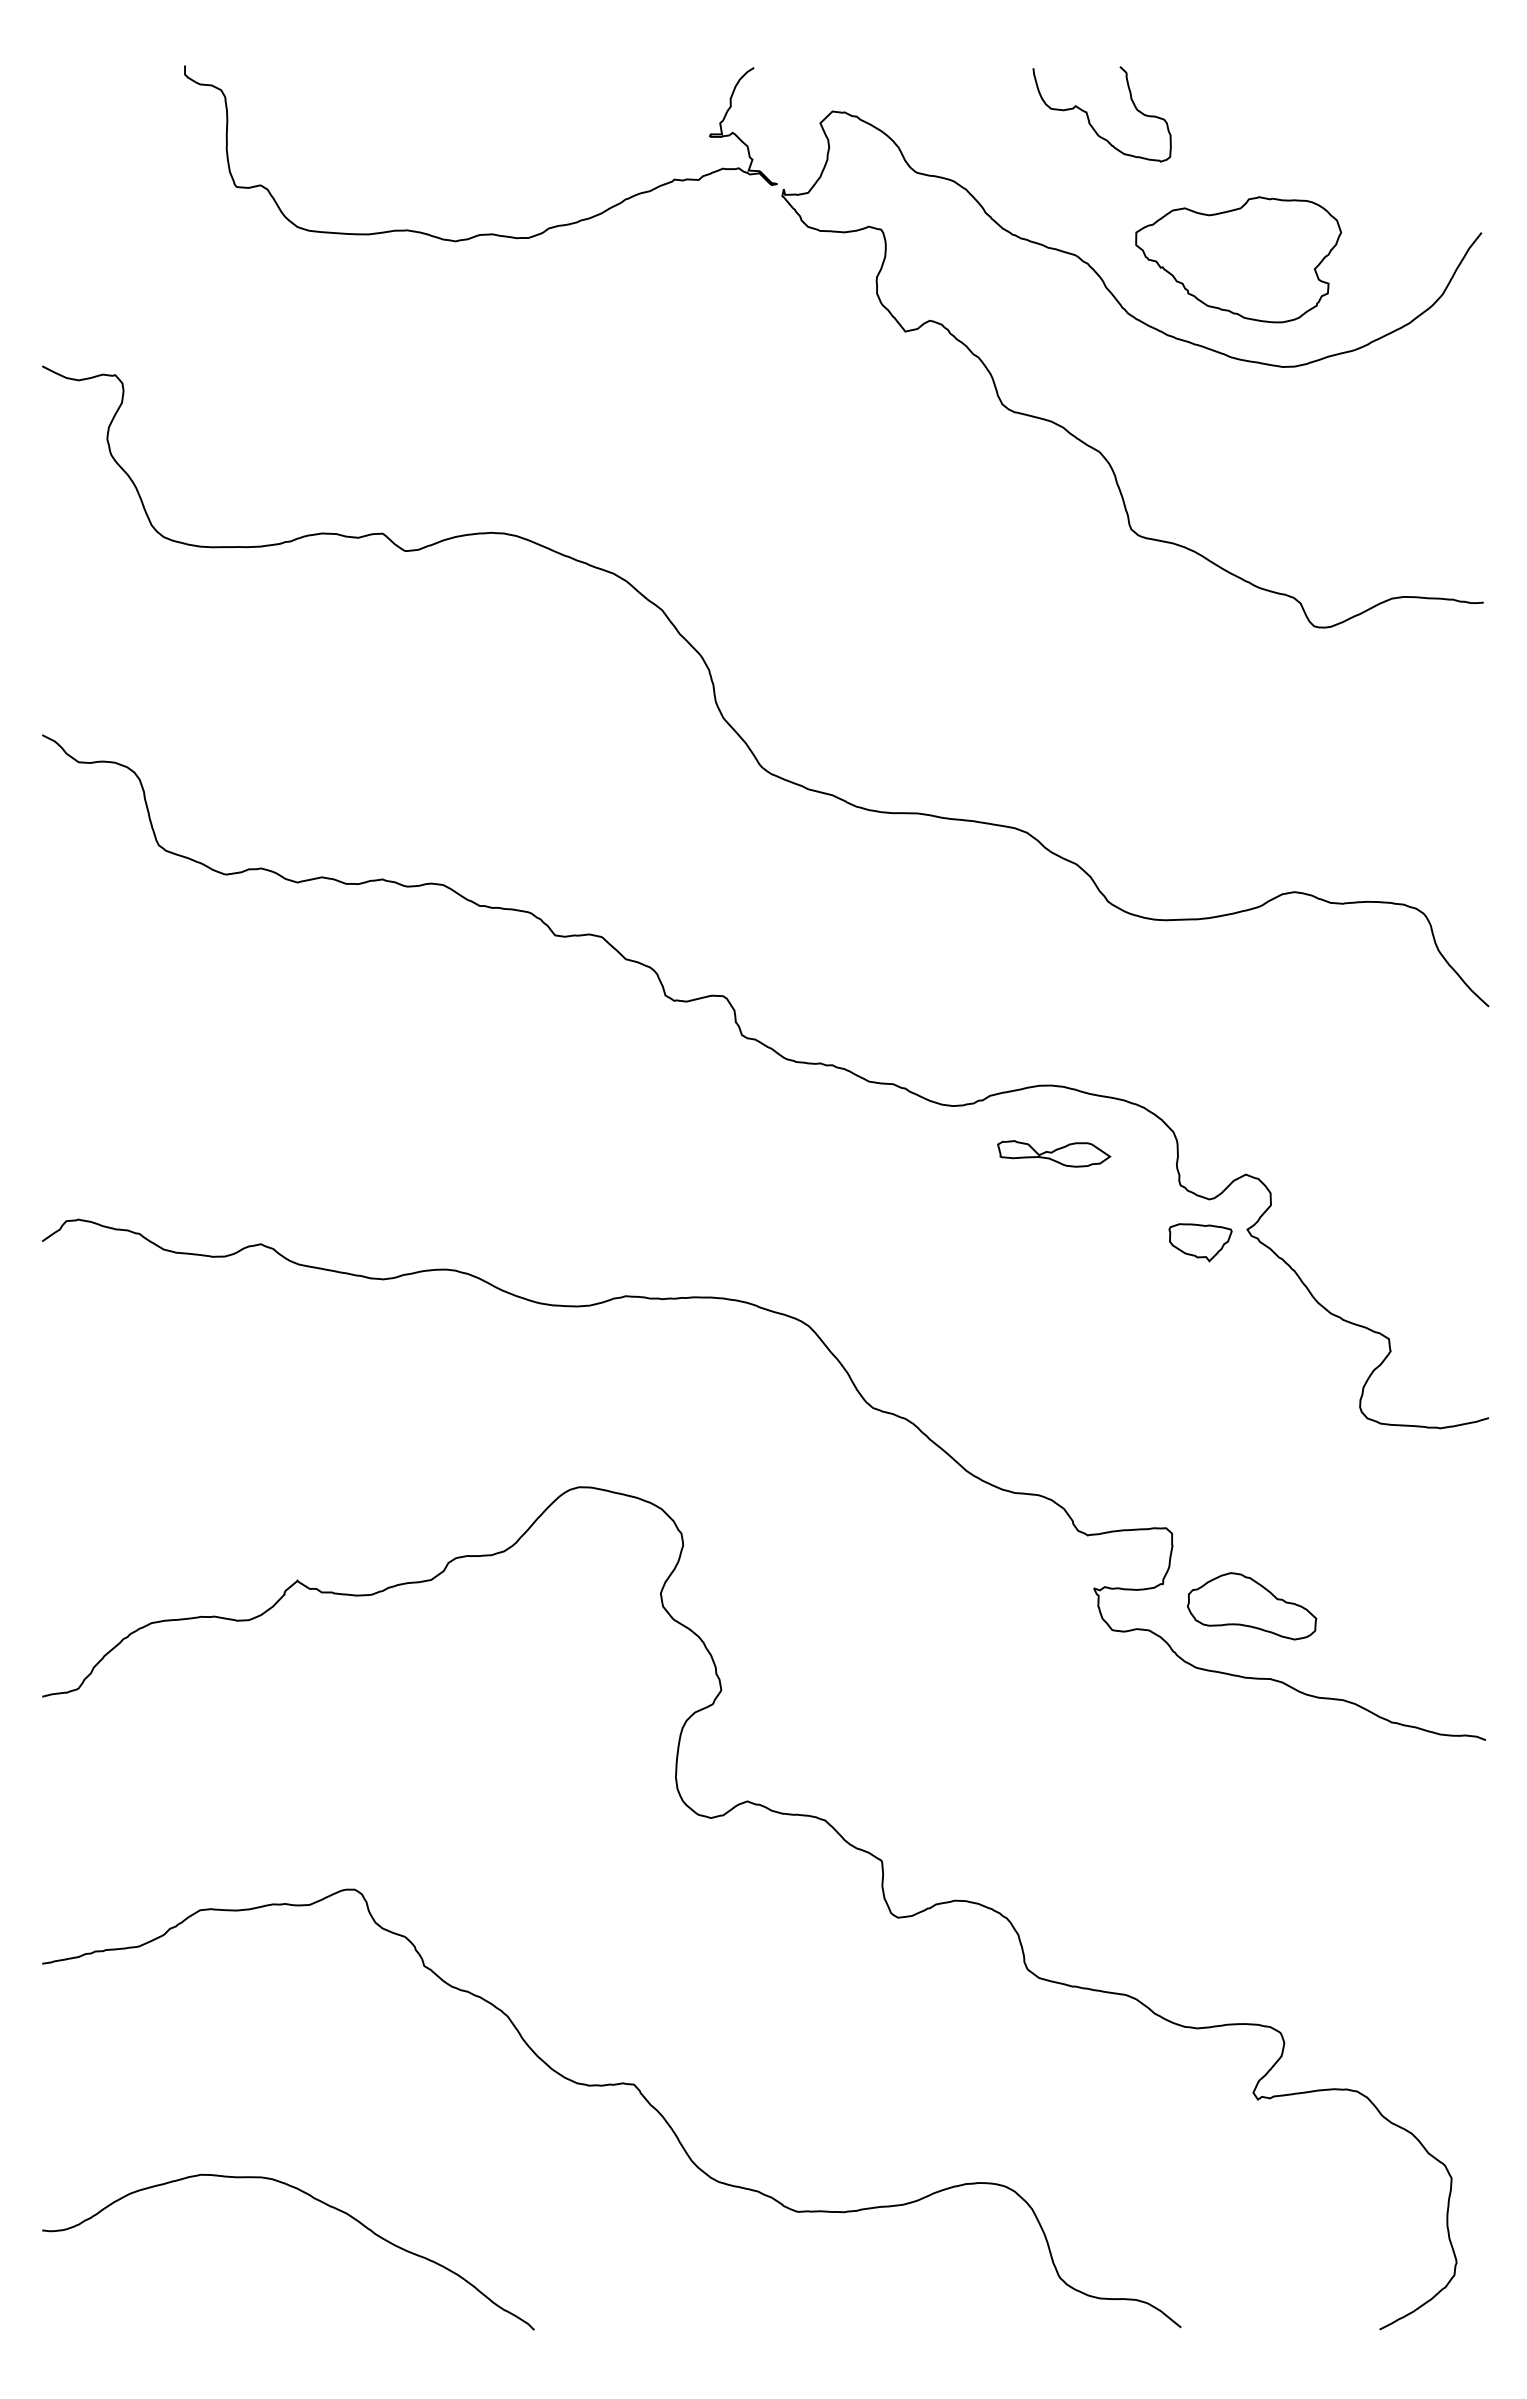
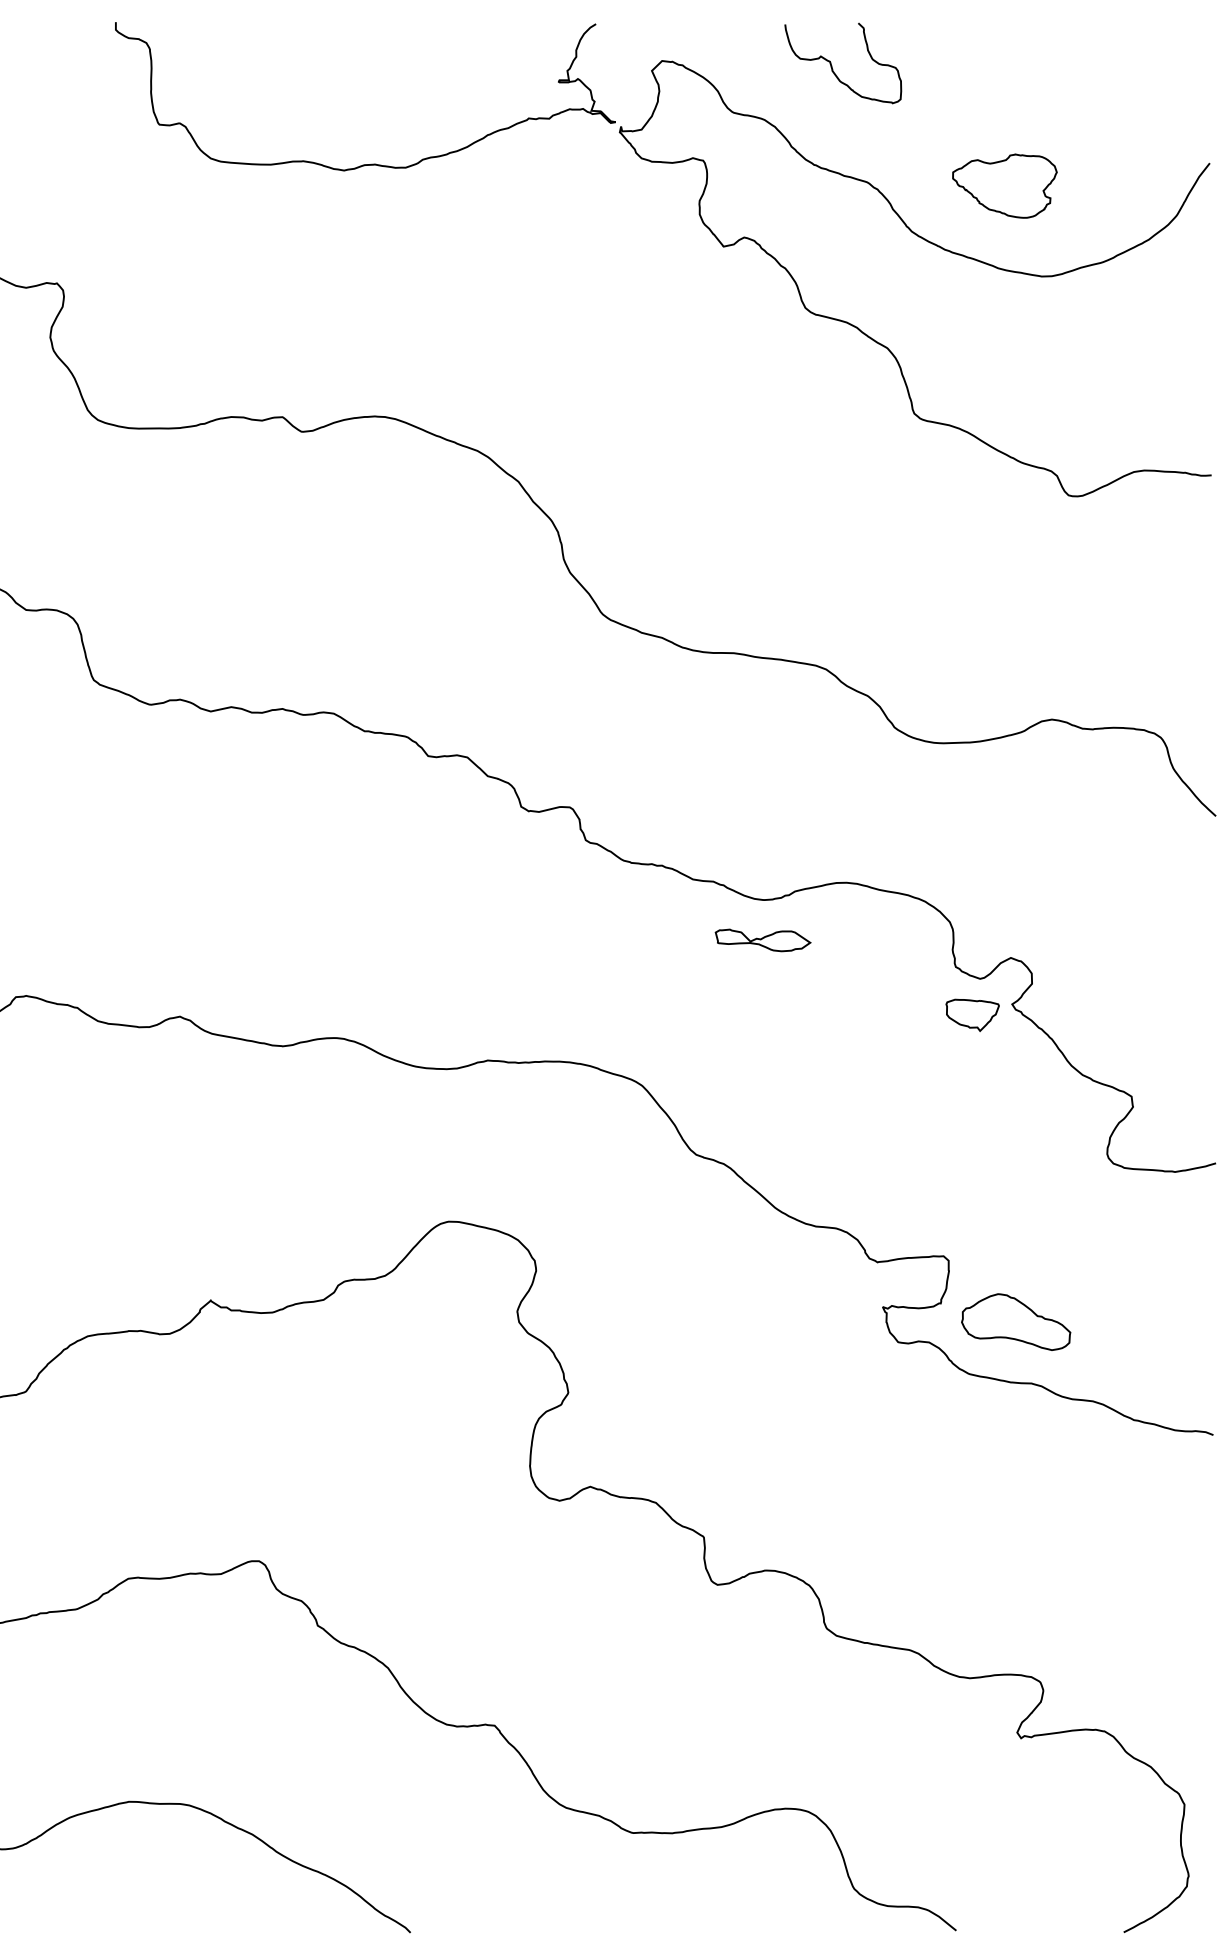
curve: (1089, 118) -> (832, 66), moved
part: (1238, 259) -> (1004, 185), size x0.6
part: (1054, 1153) -> (763, 940), moved

